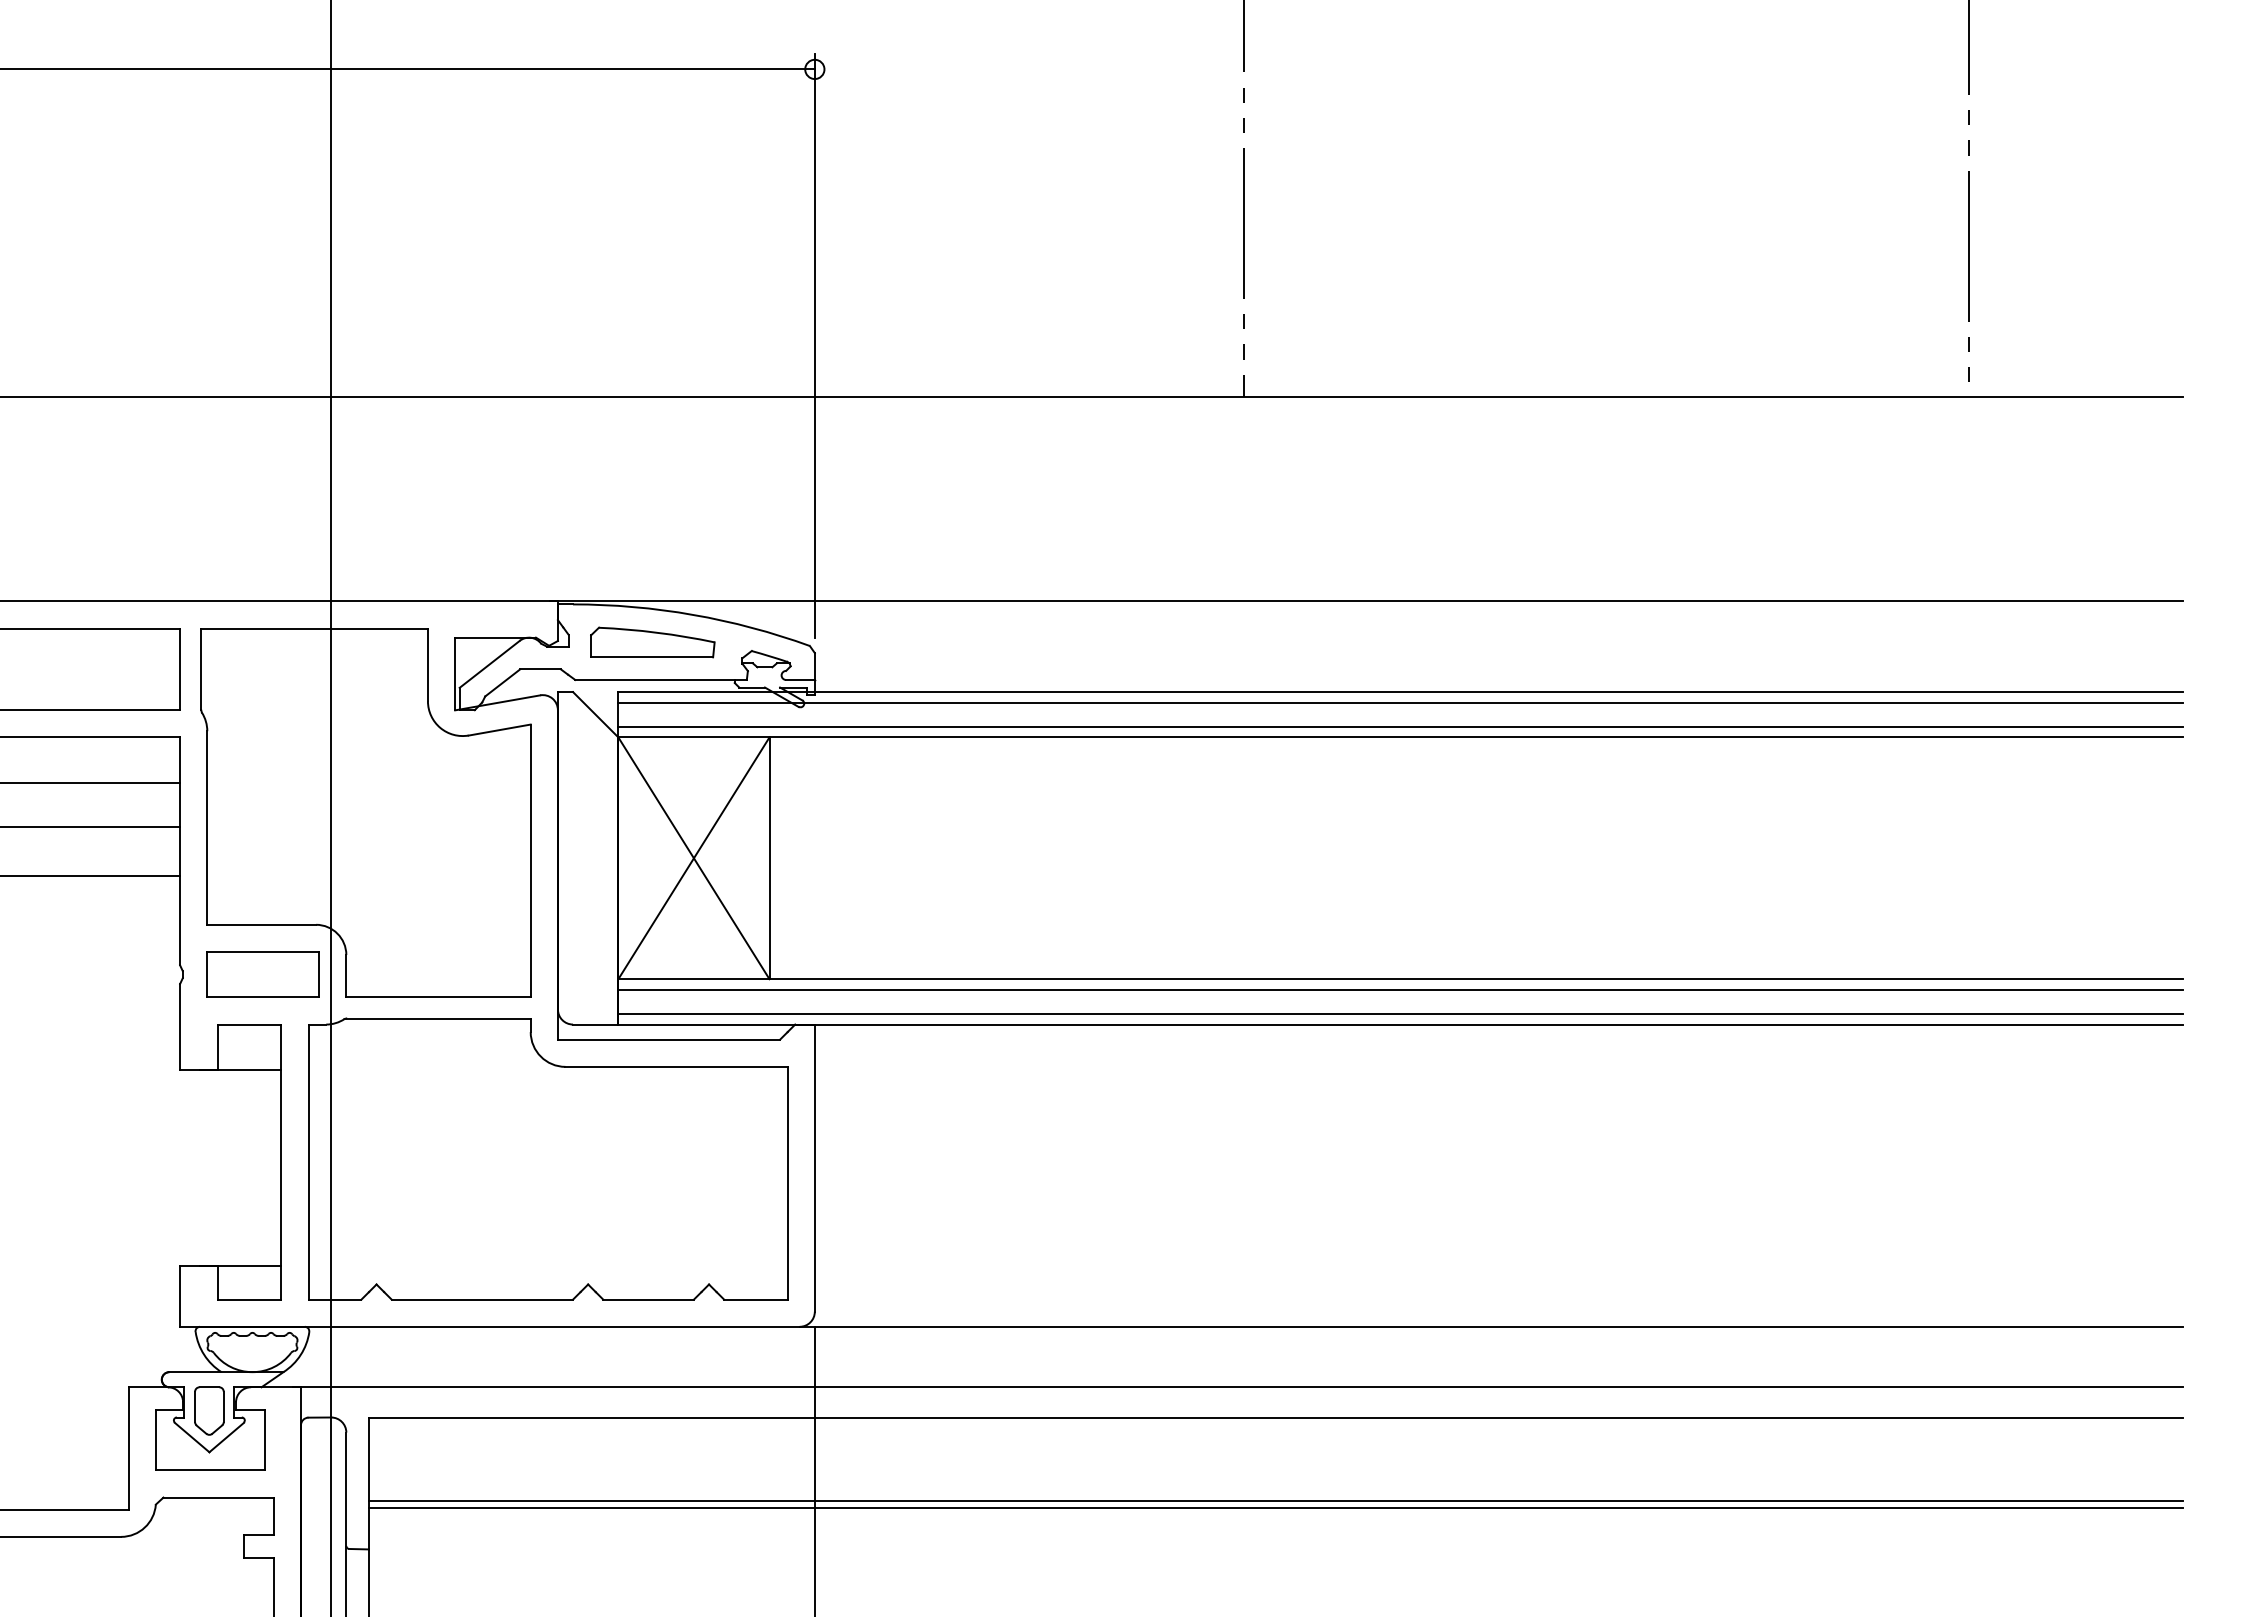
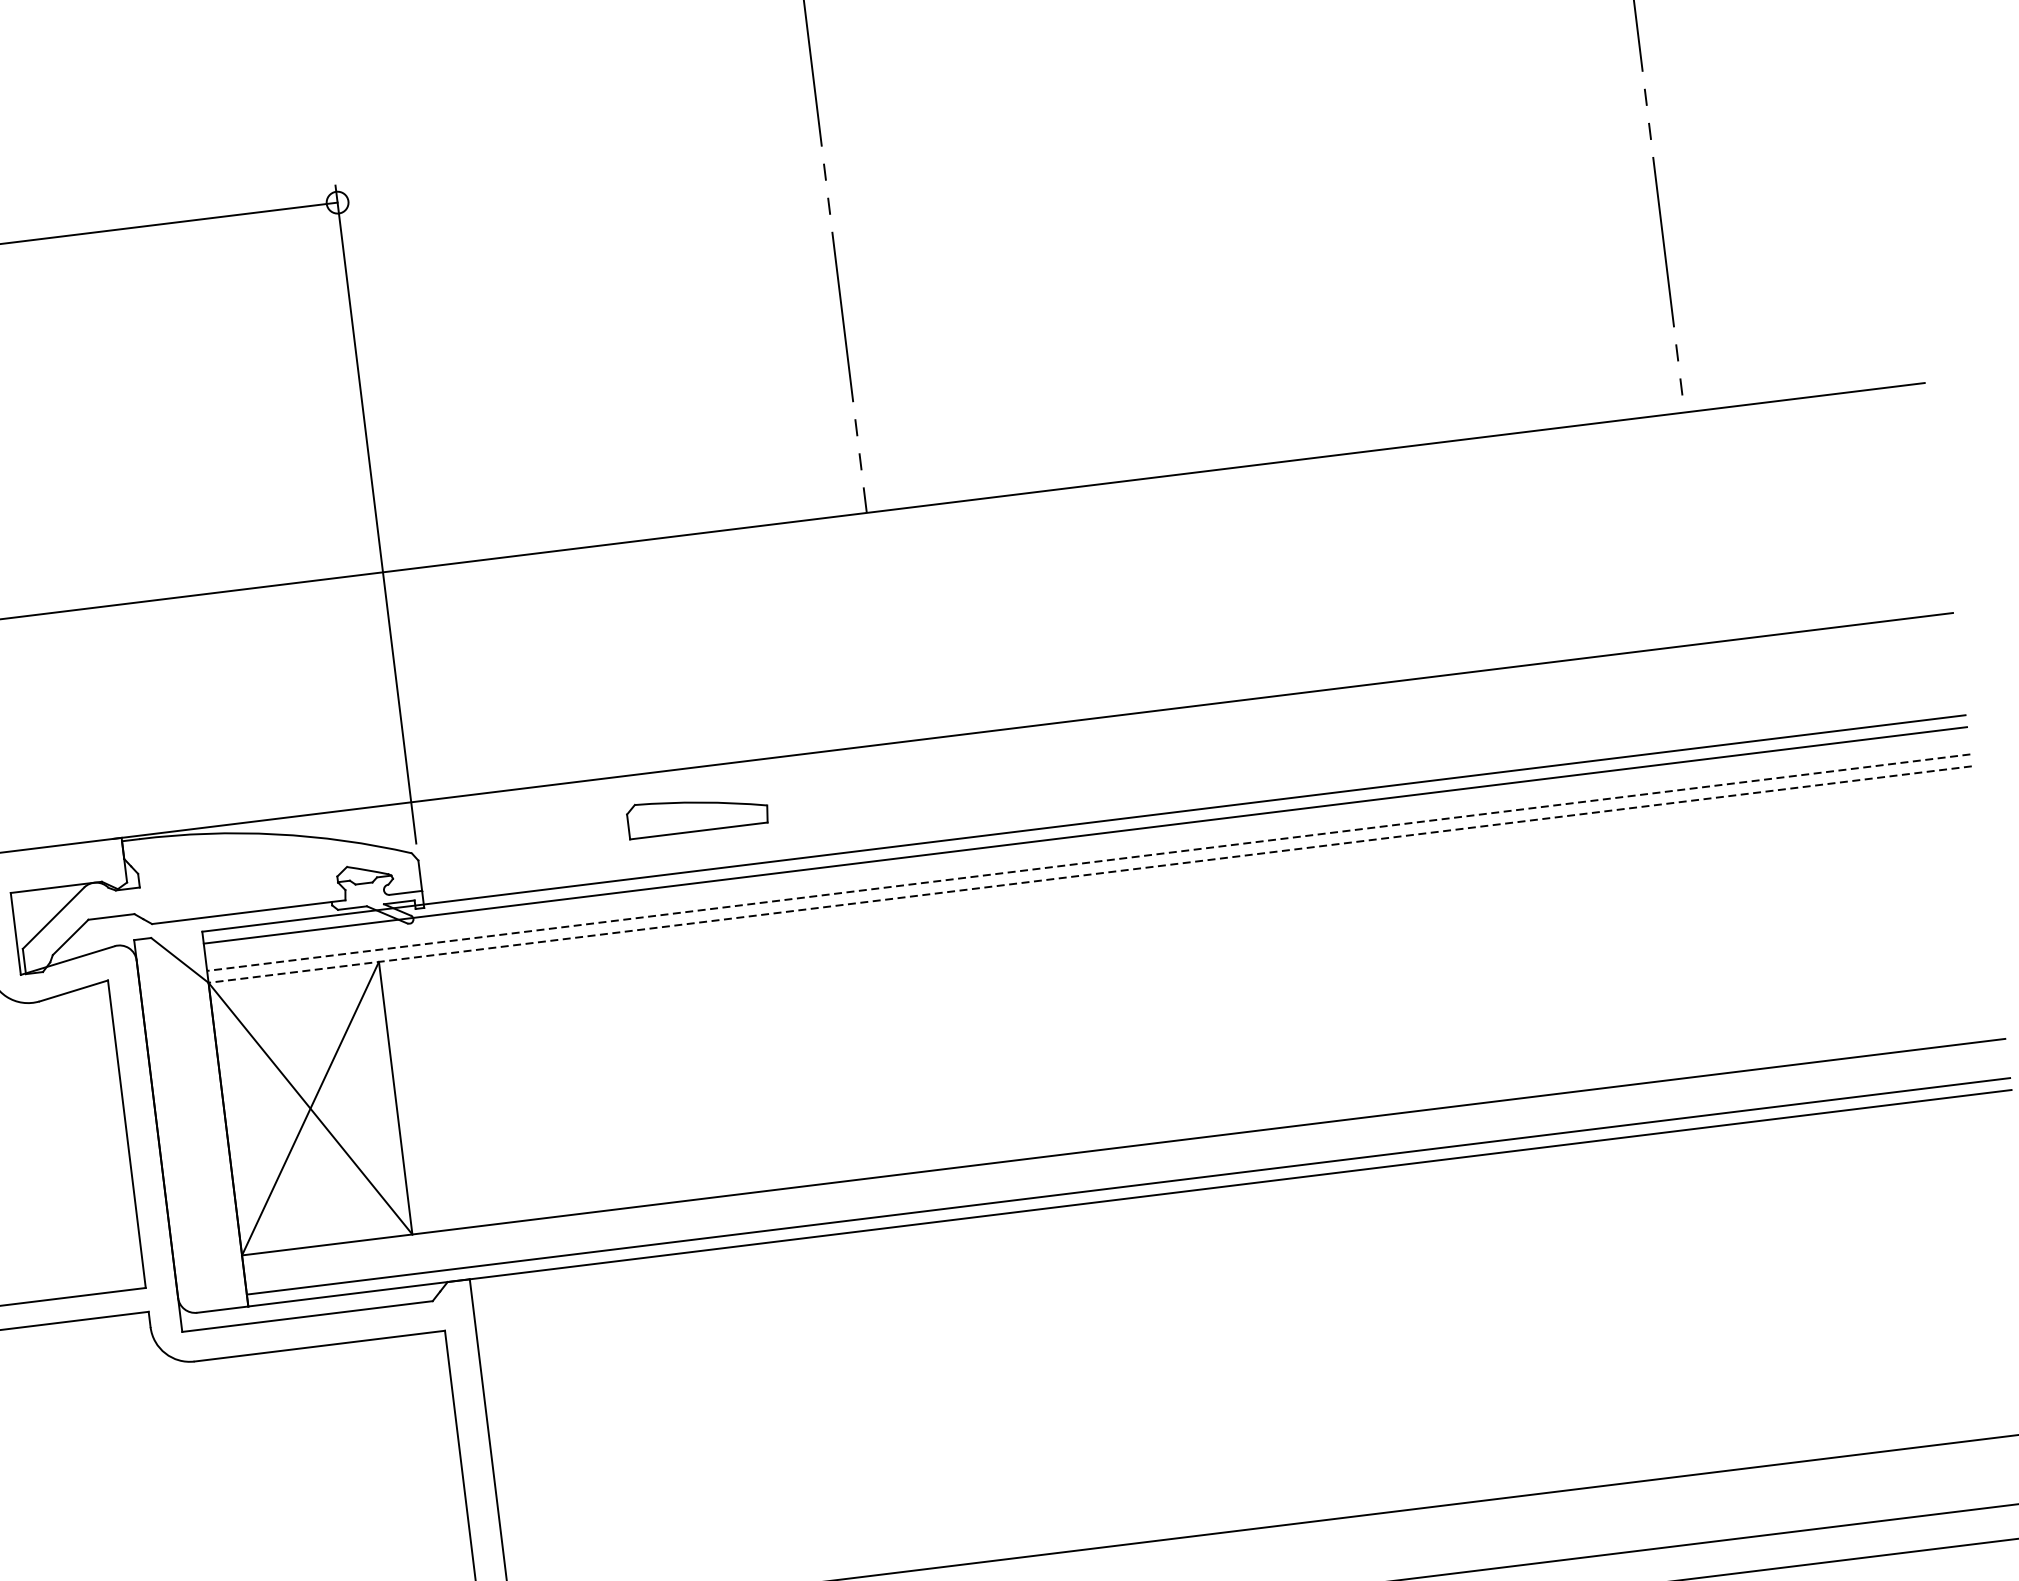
part: (652, 642) -> (697, 814), moved
line: (1399, 726) -> (1087, 862), solid -> dashed
line: (1399, 737) -> (1089, 874), solid -> dashed
line: (1400, 989) -> (1125, 1158), removed

